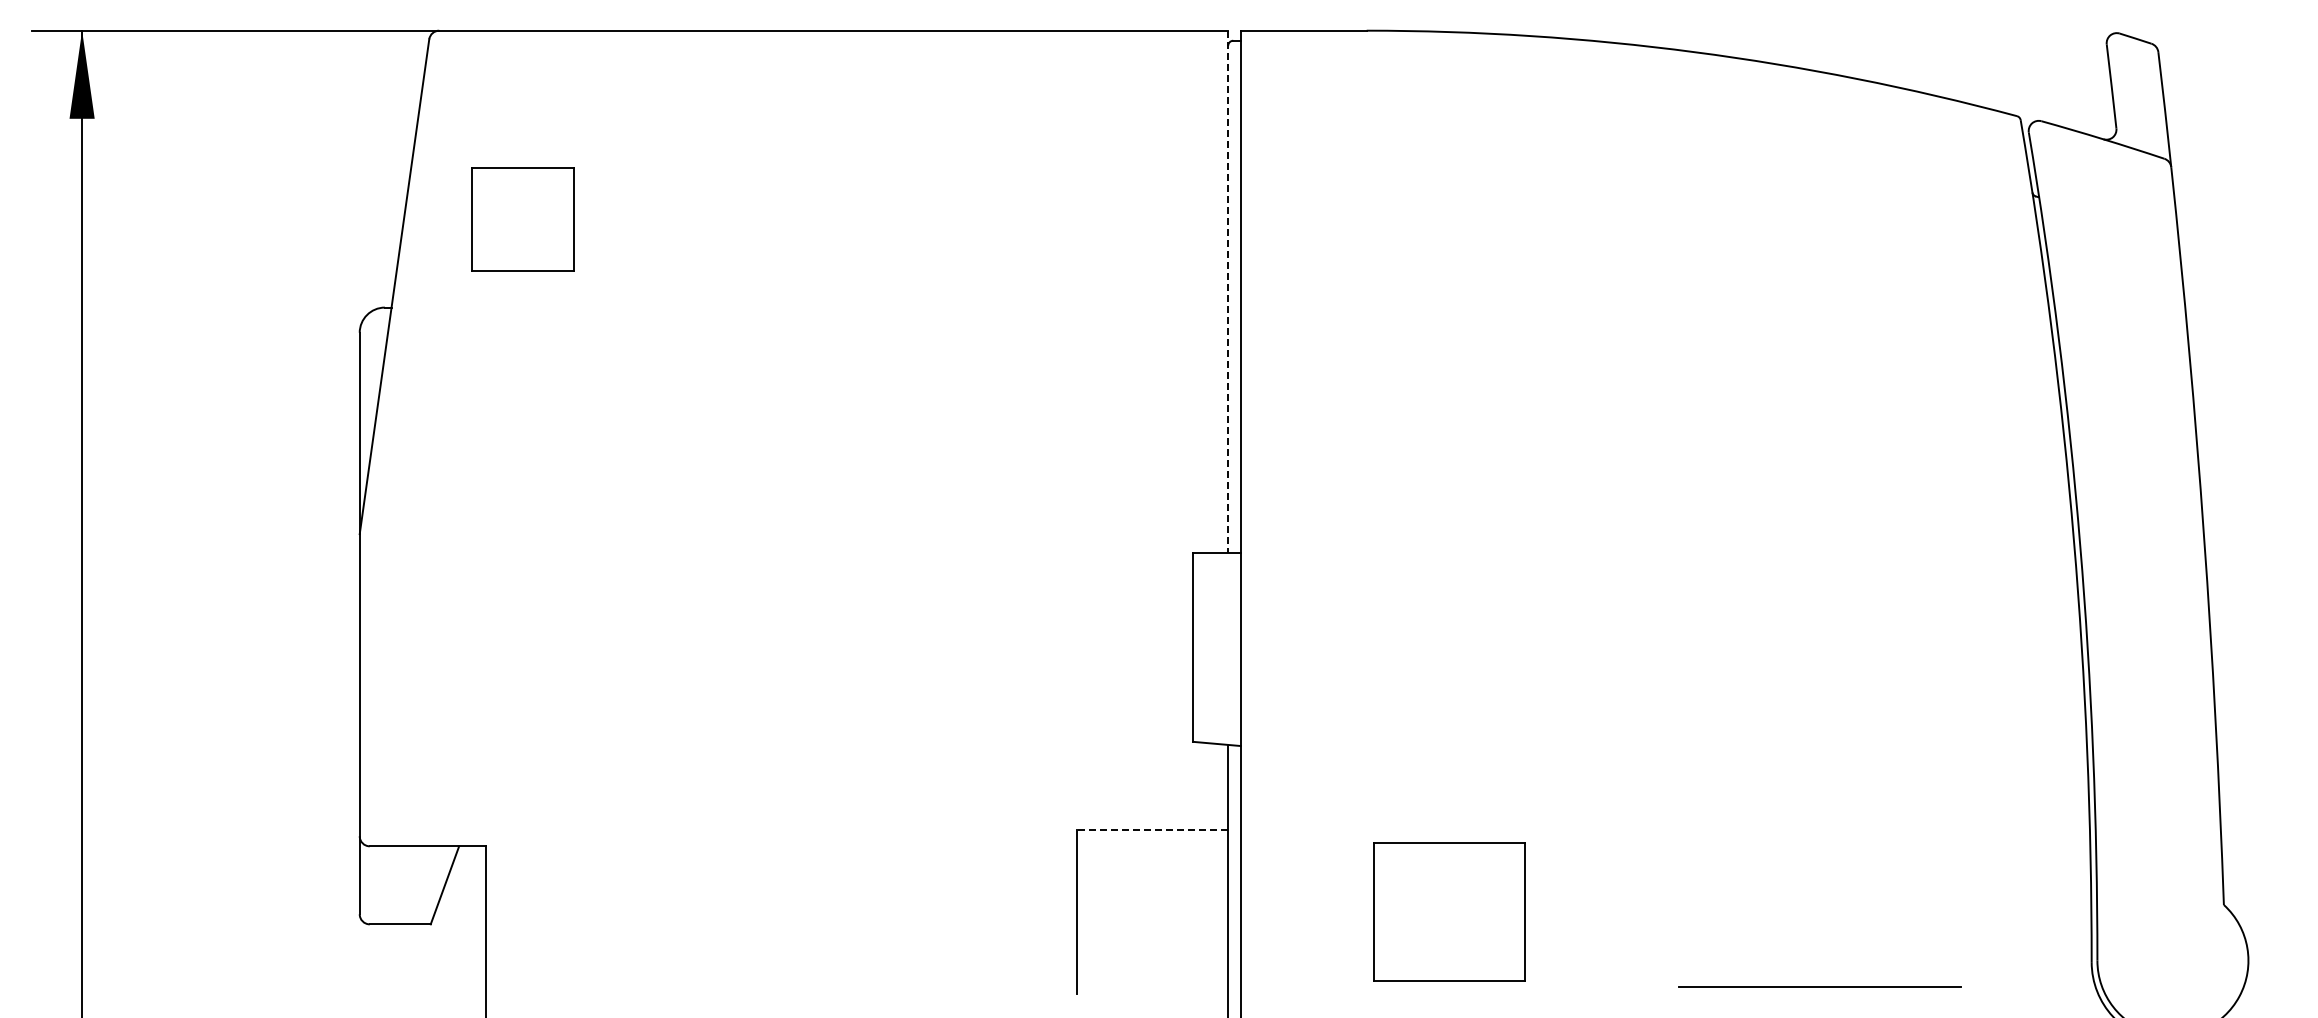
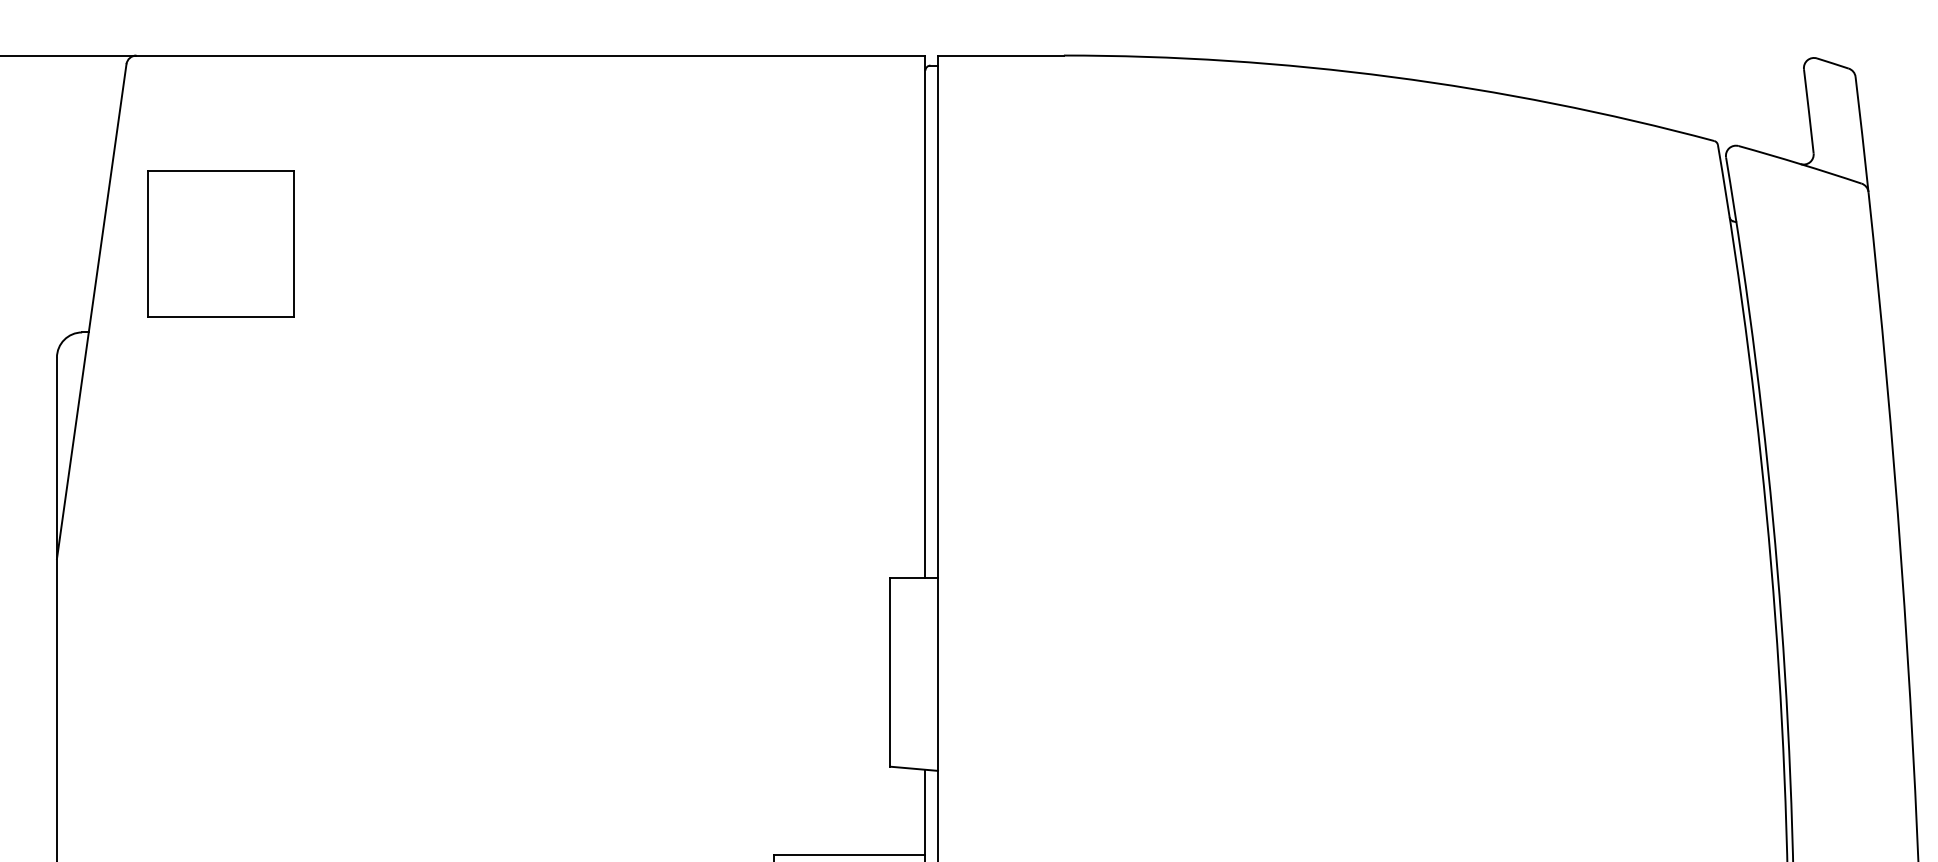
part: (522, 219) -> (219, 244), size x1.43
line: (1228, 292) -> (925, 317), dashed -> solid
line: (1152, 829) -> (849, 854), dashed -> solid

